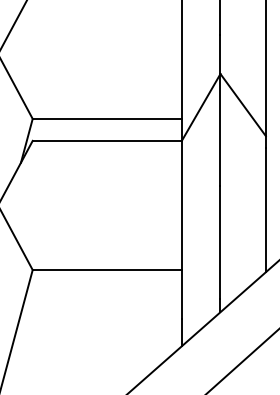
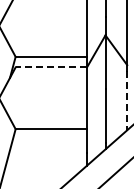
line: (107, 141) -> (51, 67), solid -> dashed
line: (266, 210) -> (127, 100), solid -> dashed

